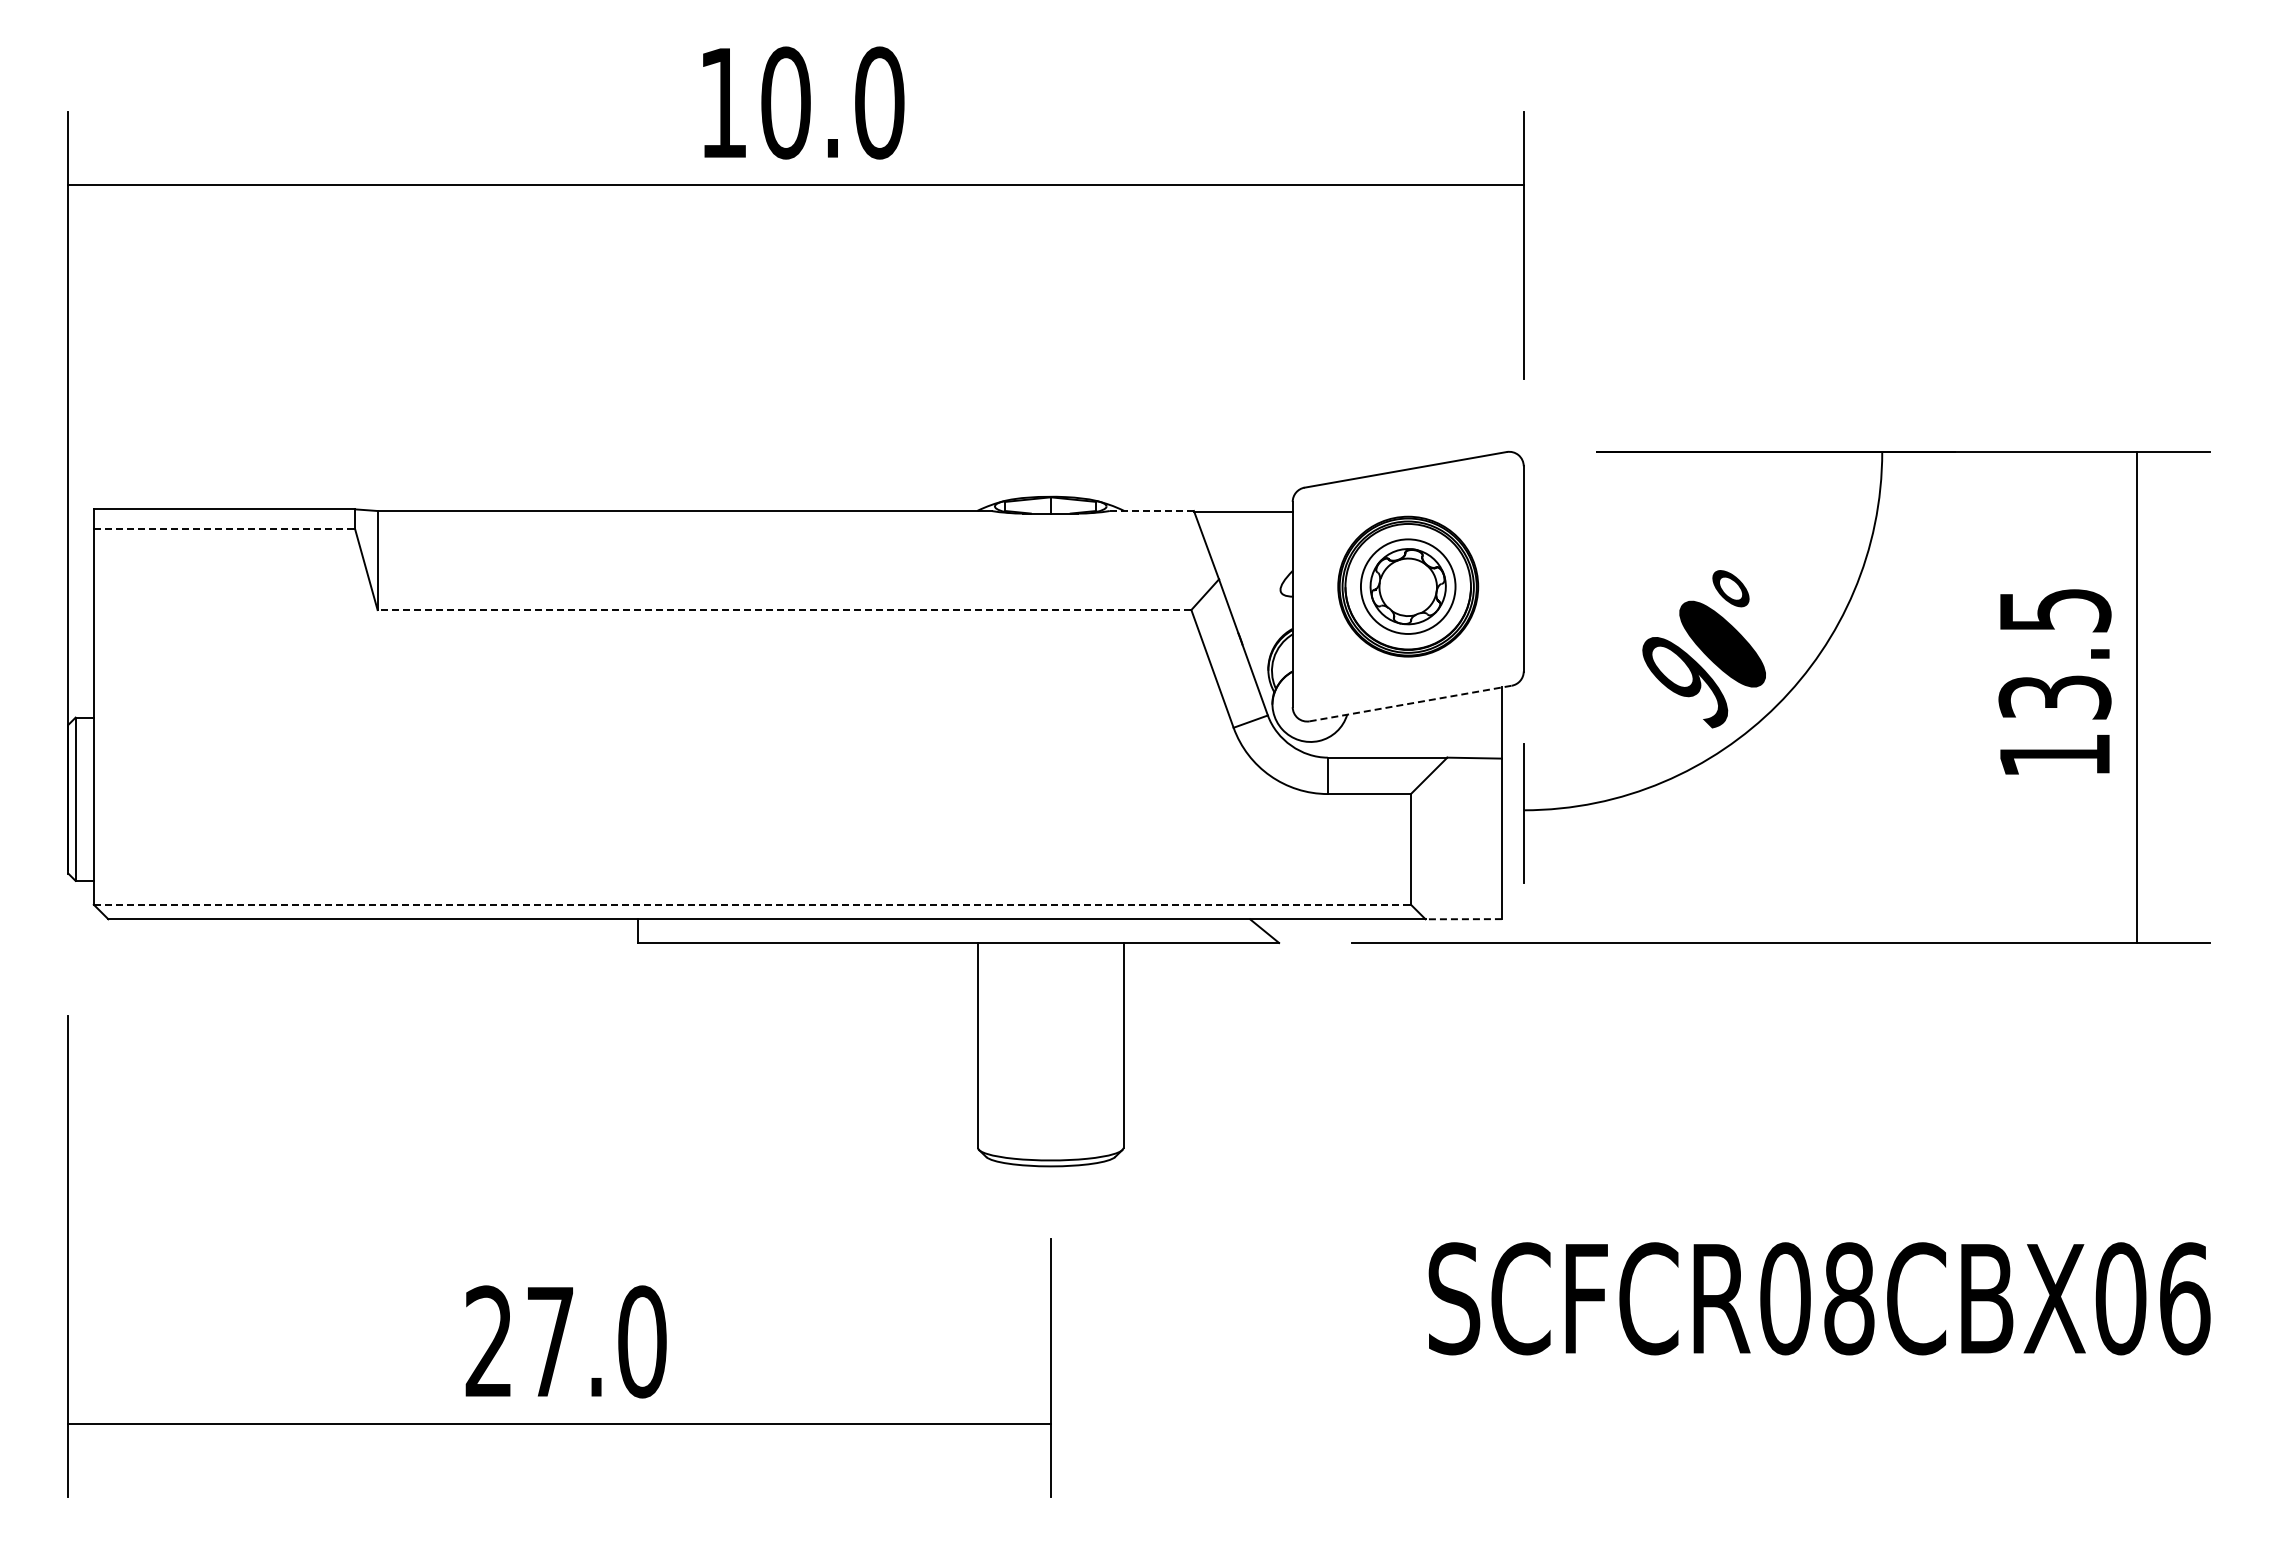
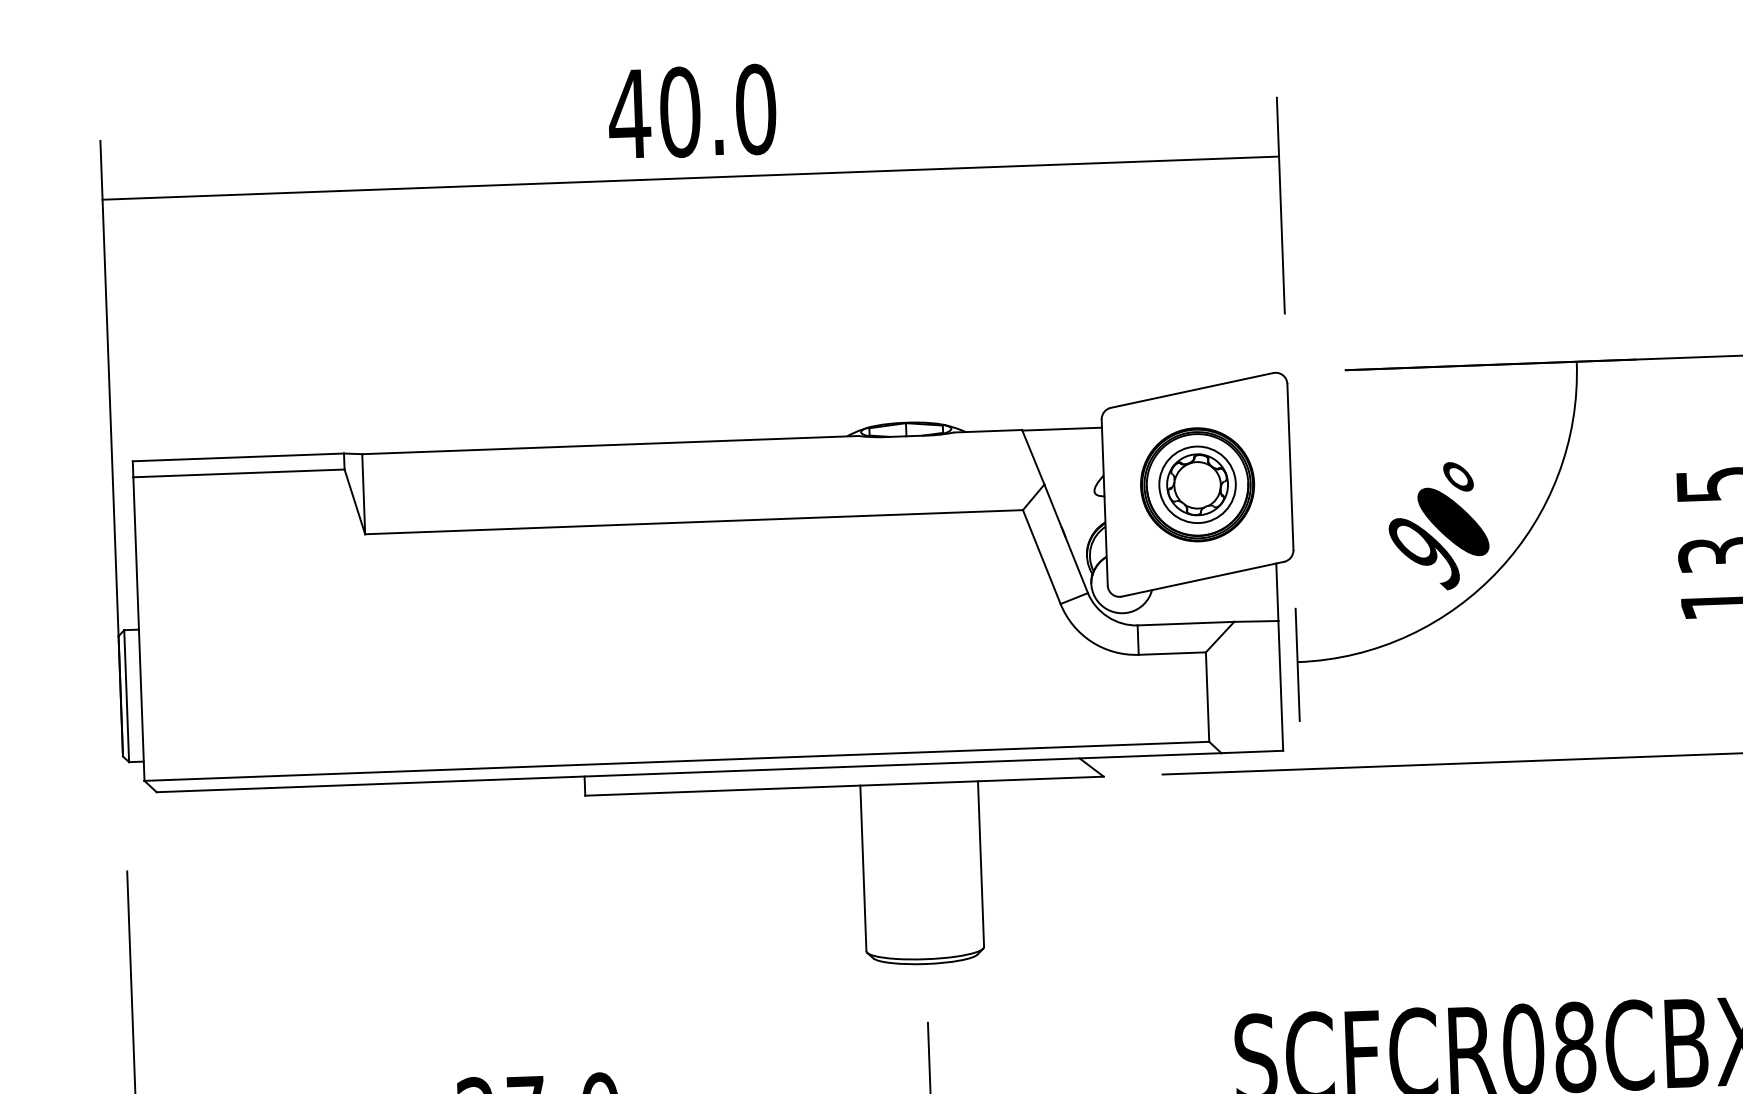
text: (723, 102) -> (629, 113), 10.0 -> 40.0
line: (1151, 511) -> (987, 431), dashed -> solid
line: (224, 529) -> (239, 473), dashed -> solid
line: (784, 610) -> (694, 522), dashed -> solid
line: (1410, 703) -> (1202, 579), dashed -> solid
line: (752, 904) -> (676, 761), dashed -> solid
line: (1463, 919) -> (1252, 752), dashed -> solid

